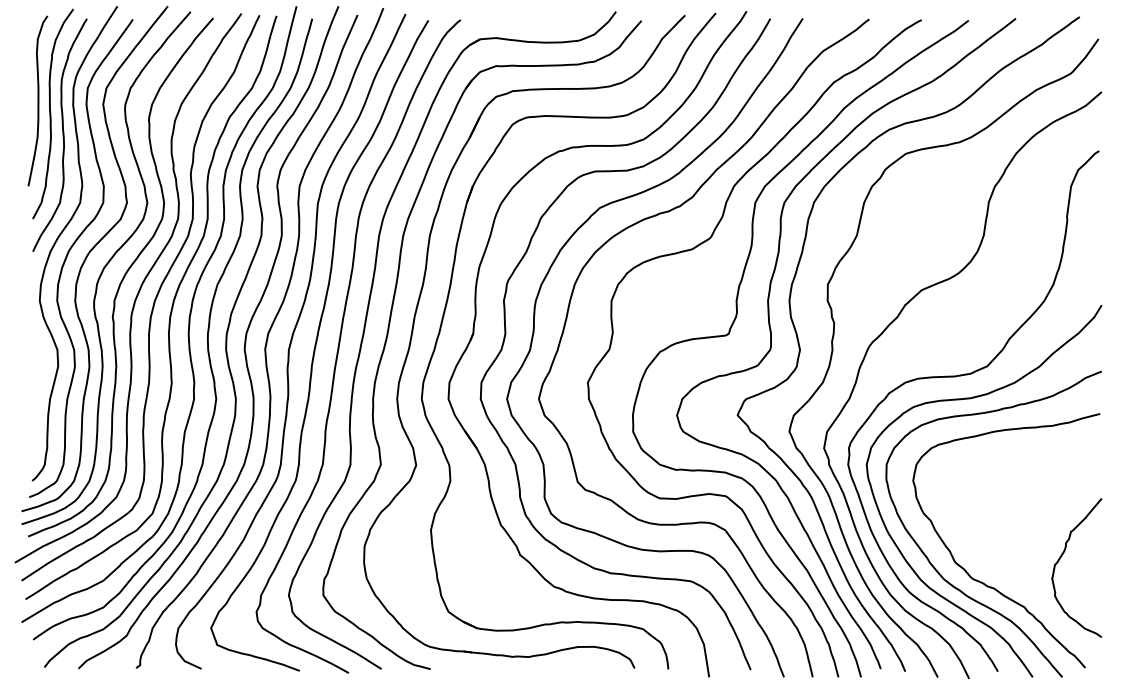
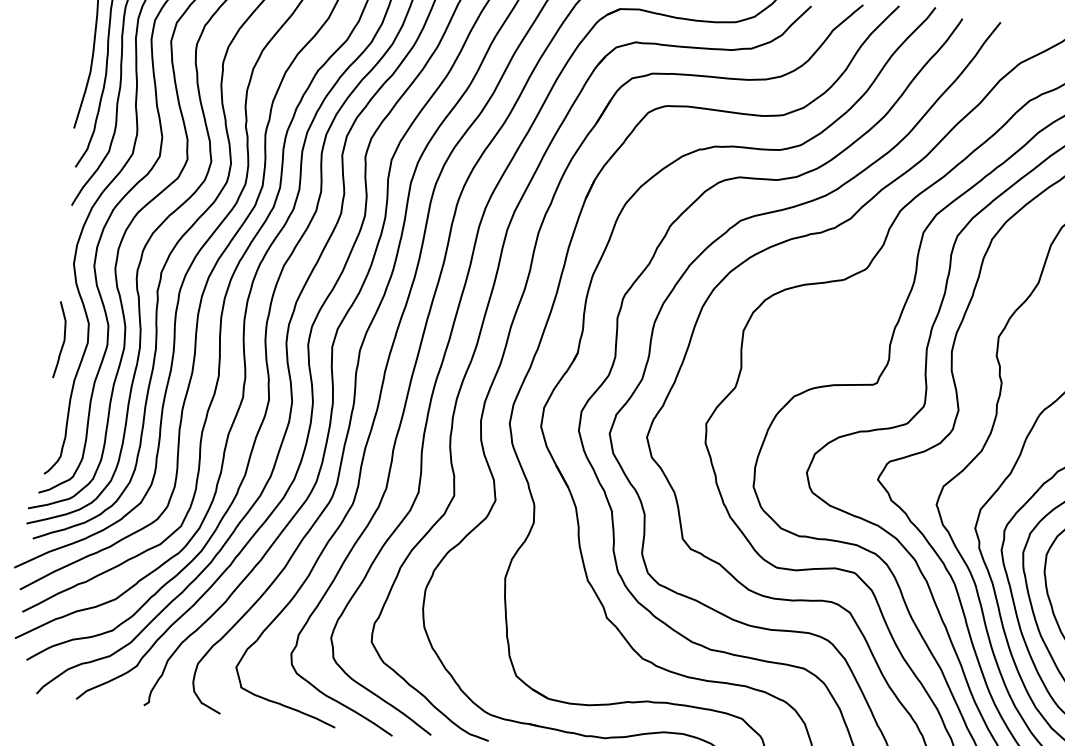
curve: (37, 366) -> (63, 340), added

